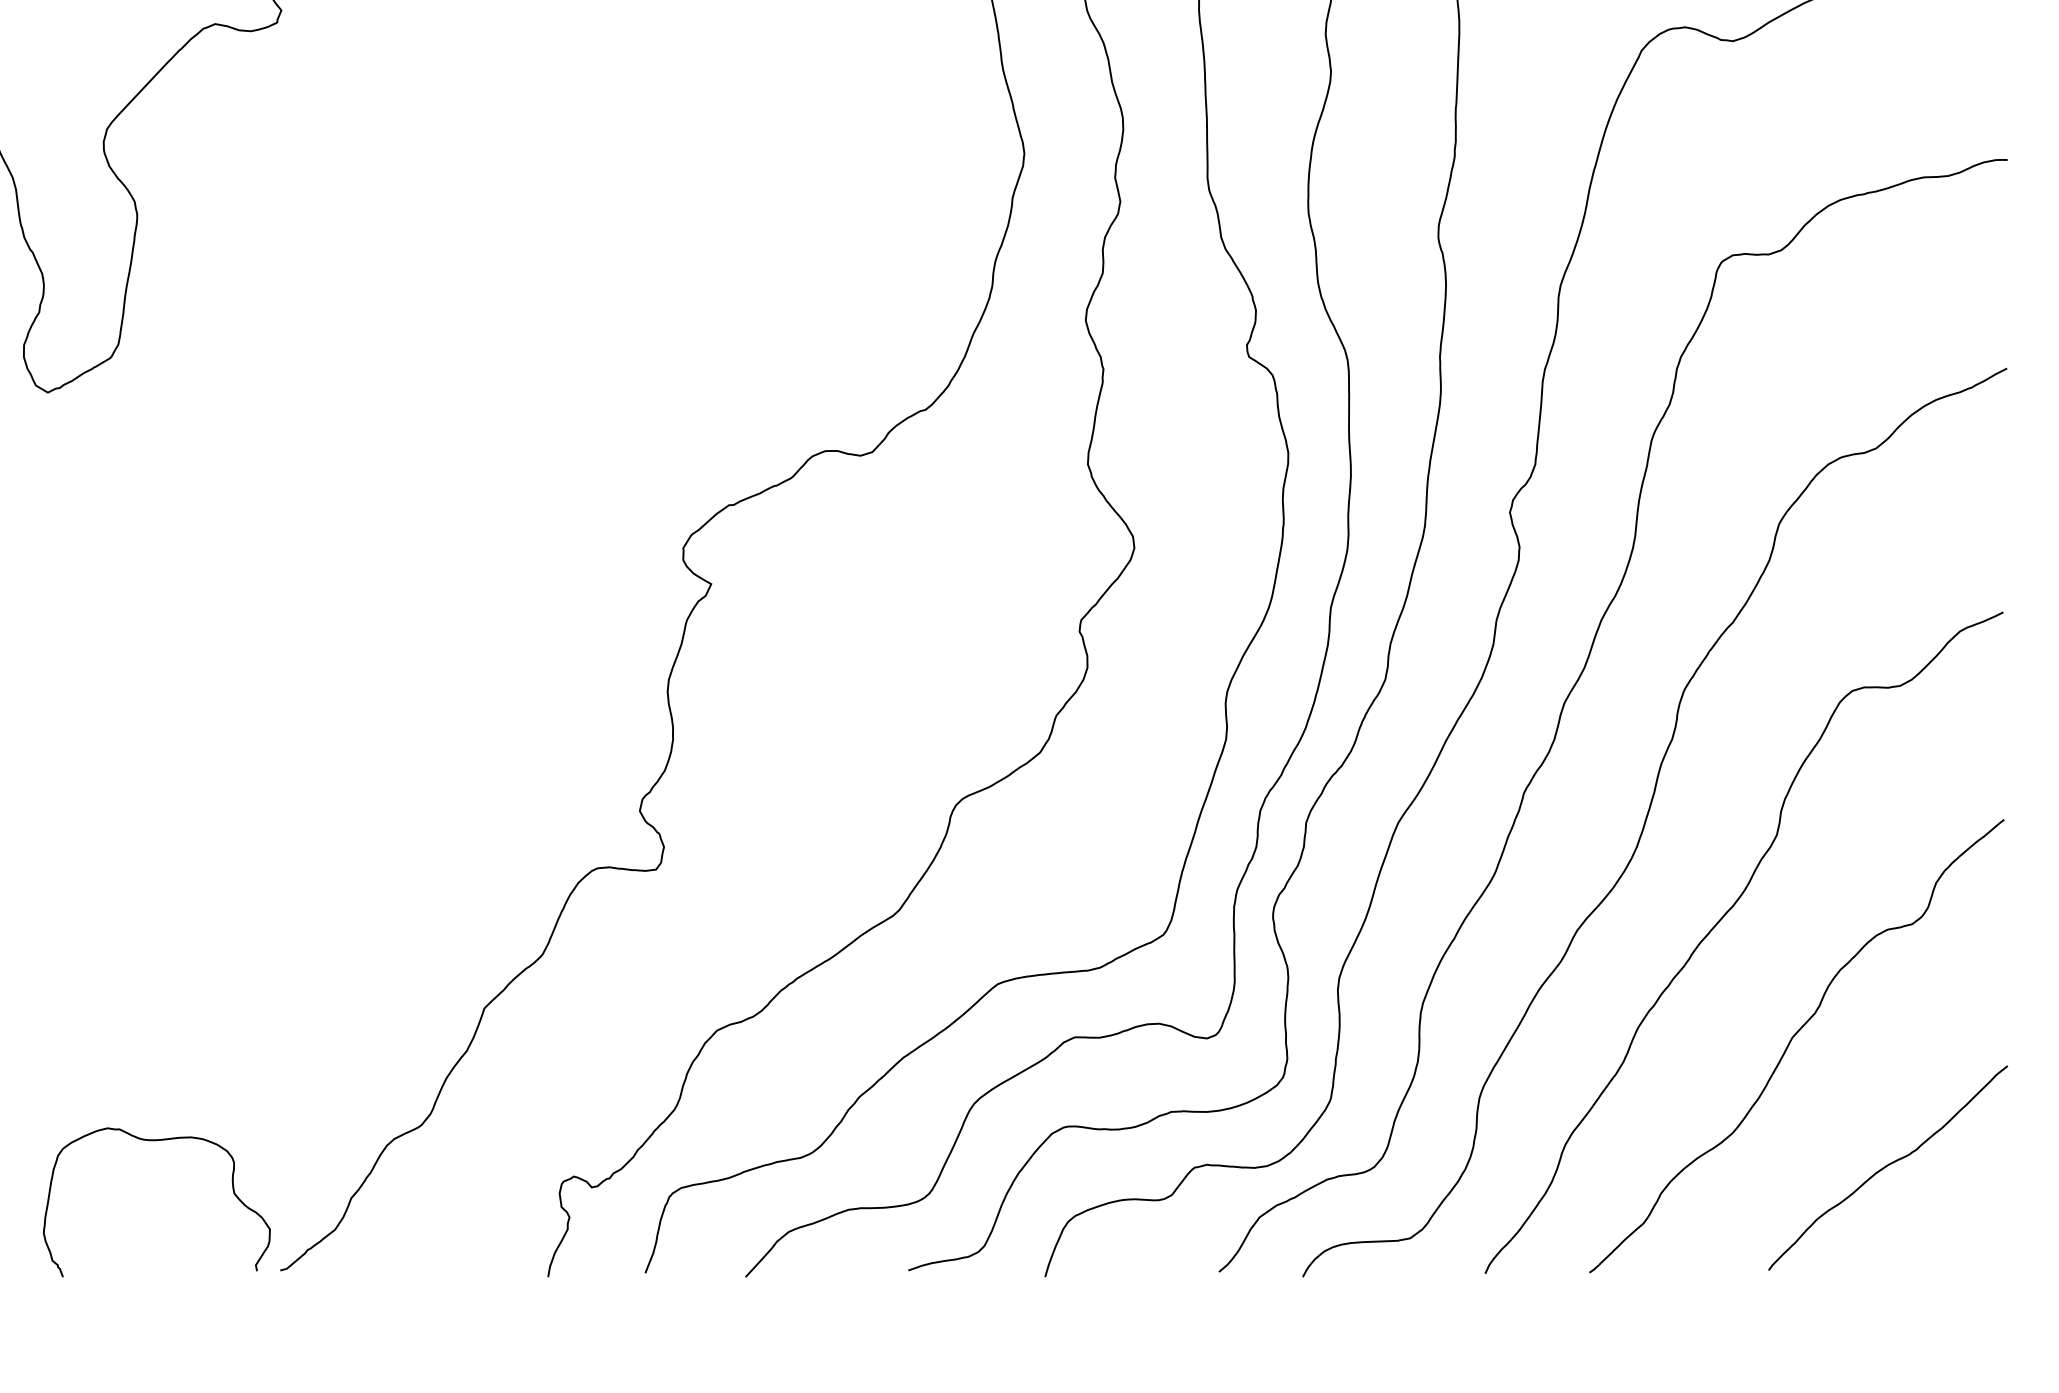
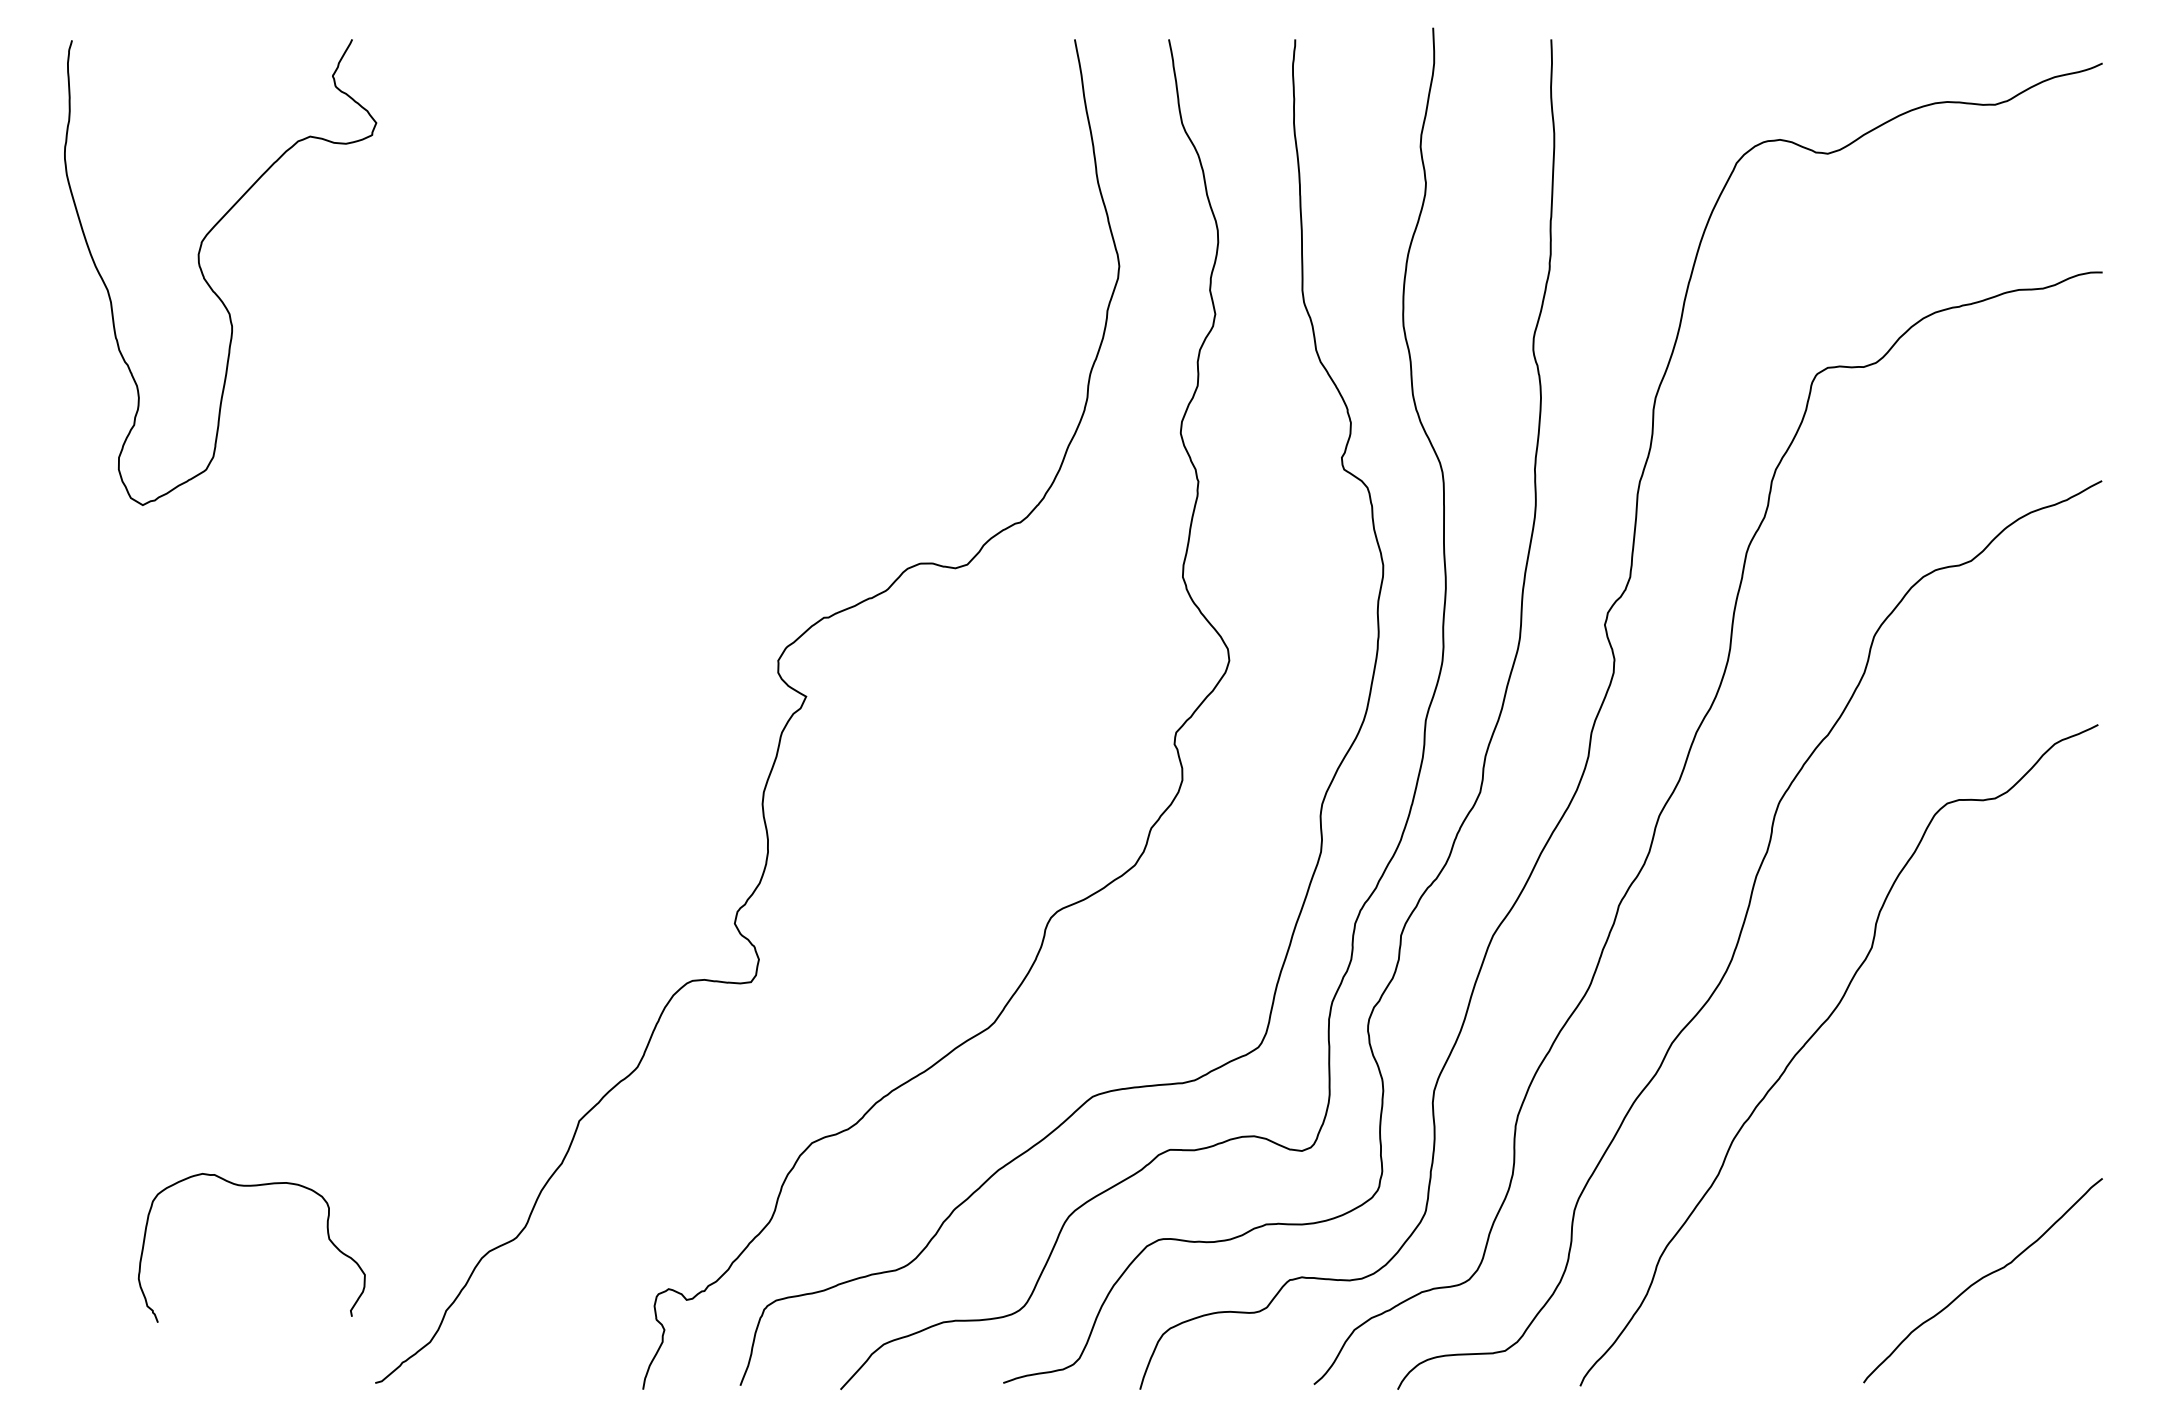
curve: (1790, 1043) -> (1885, 1156), removed
curve: (156, 1140) -> (251, 1186), moved

